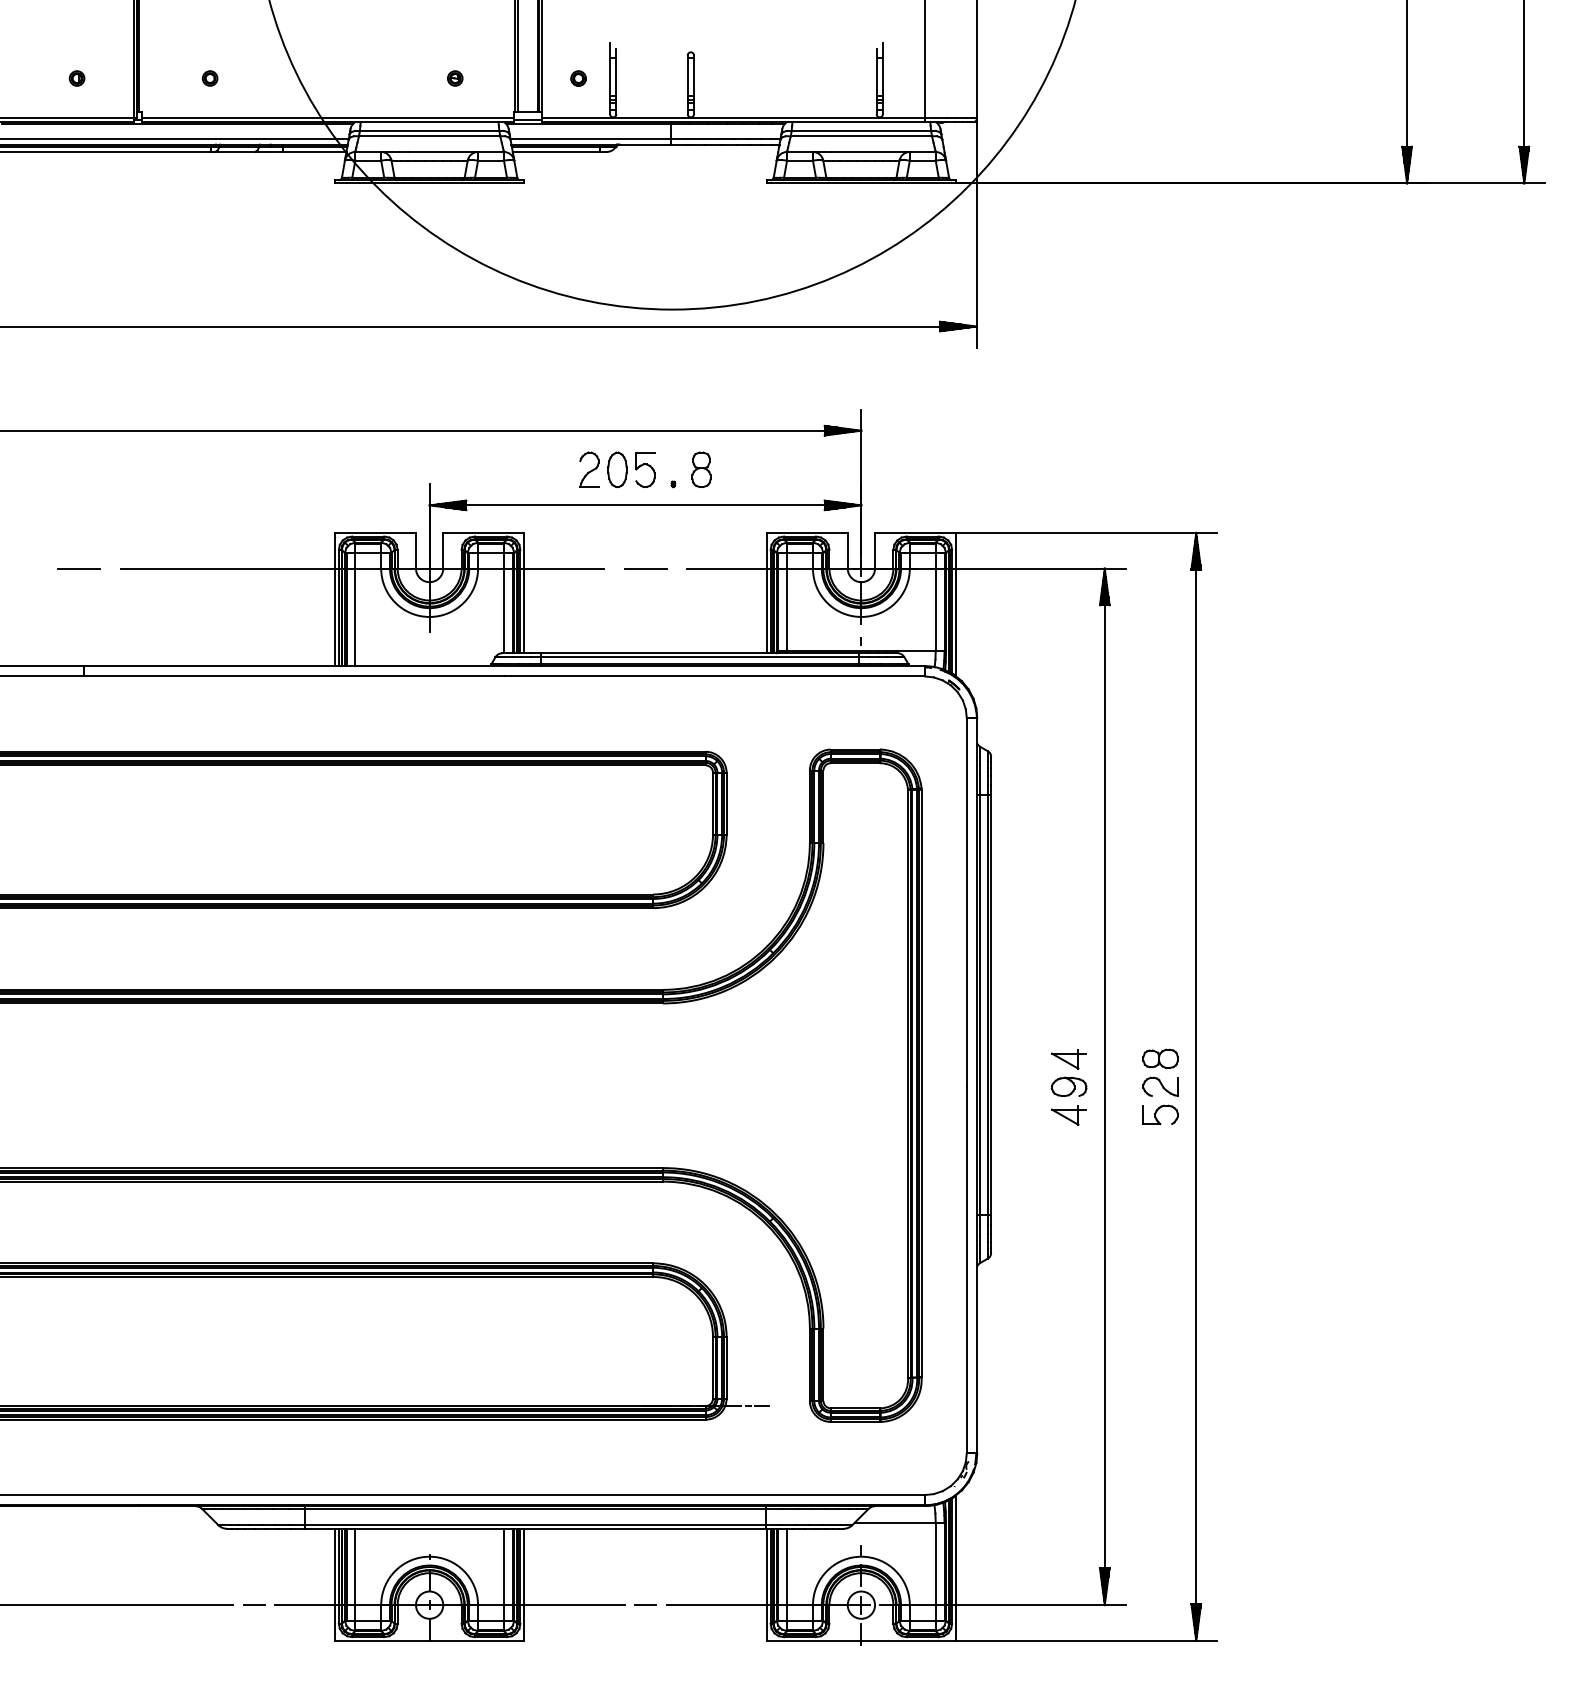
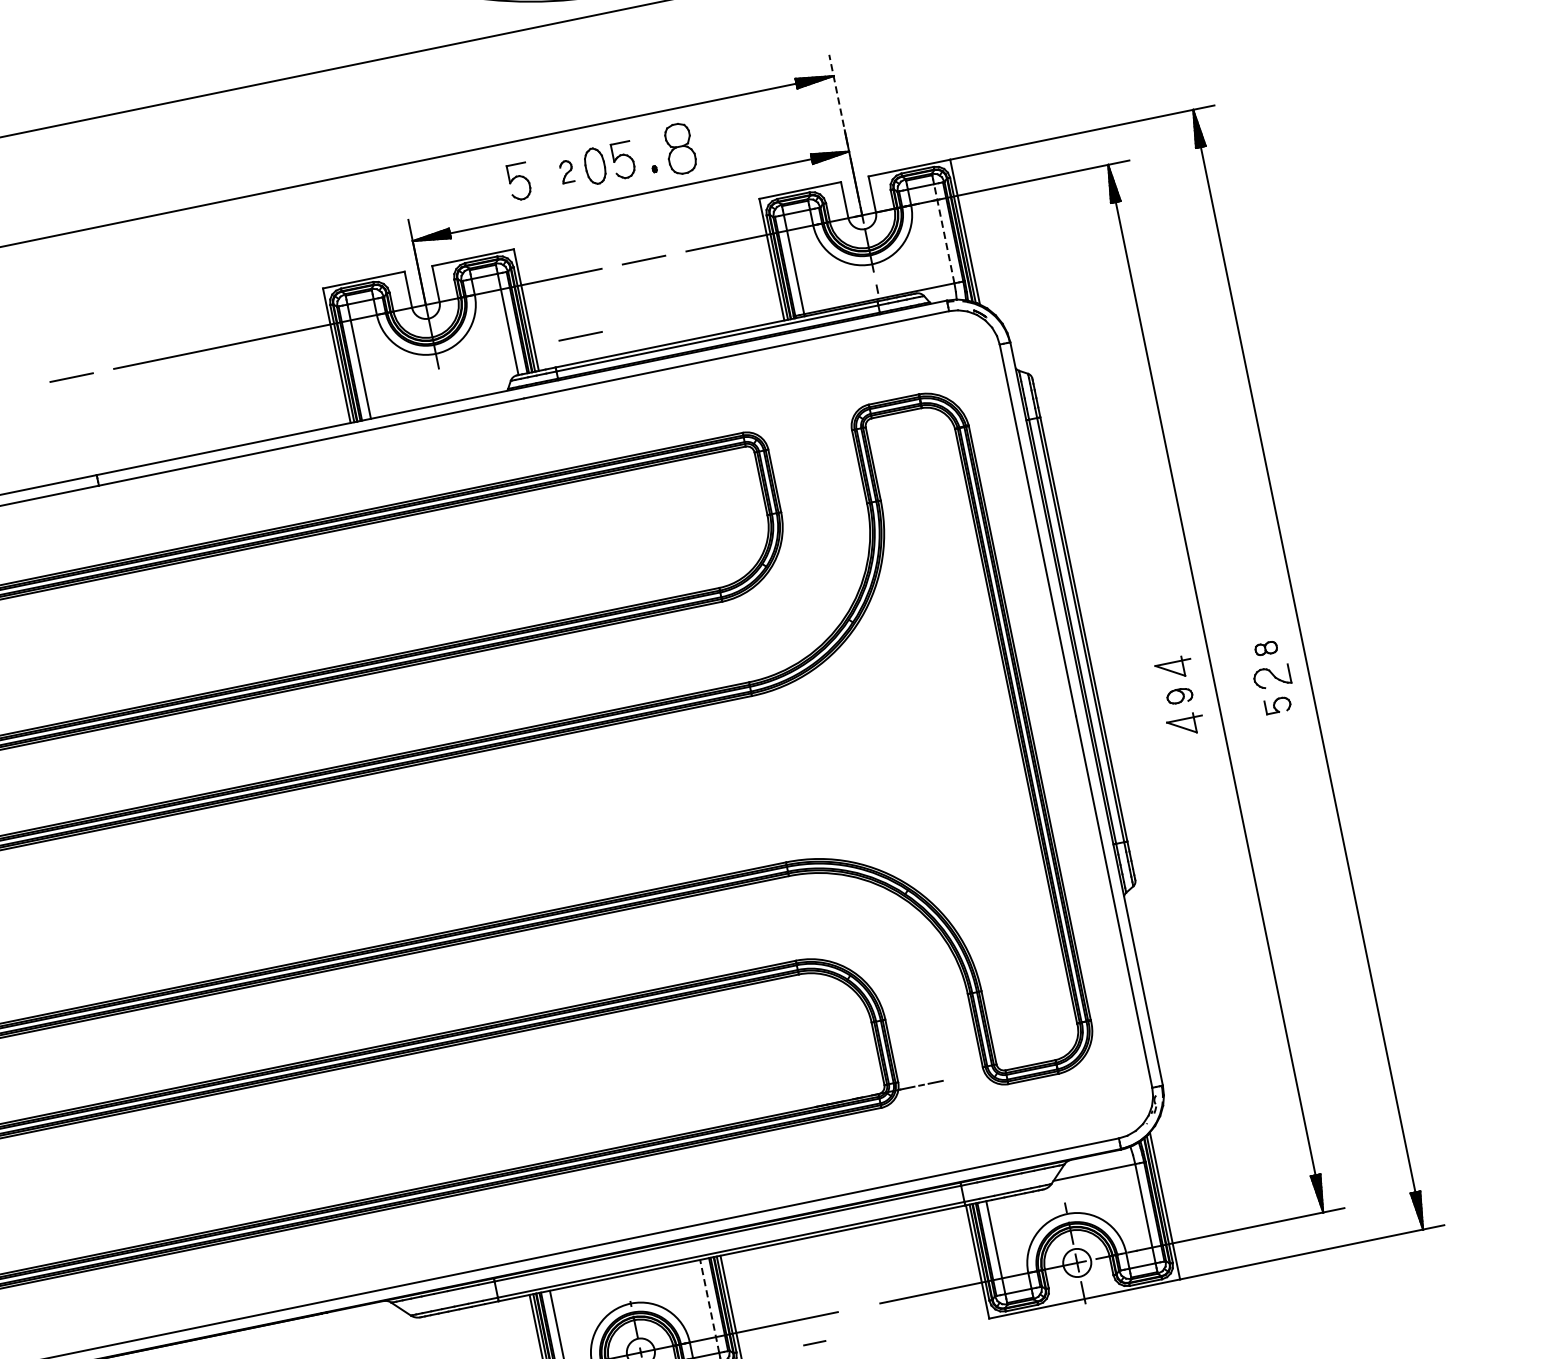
line: (861, 450) -> (837, 96), solid -> dashed
part: (542, 469) -> (519, 181), added
part: (589, 469) -> (566, 171), size x0.6
part: (701, 469) -> (680, 148), size x1.4
line: (935, 601) -> (943, 233), solid -> dashed
line: (570, 628) -> (580, 336), added
part: (1160, 1058) -> (1266, 648), size x0.6
part: (1069, 1086) -> (1179, 695), size x0.7
part: (1160, 1114) -> (1277, 705), size x0.7
line: (503, 1574) -> (709, 1306), solid -> dashed
line: (645, 1604) -> (814, 1342), moved

